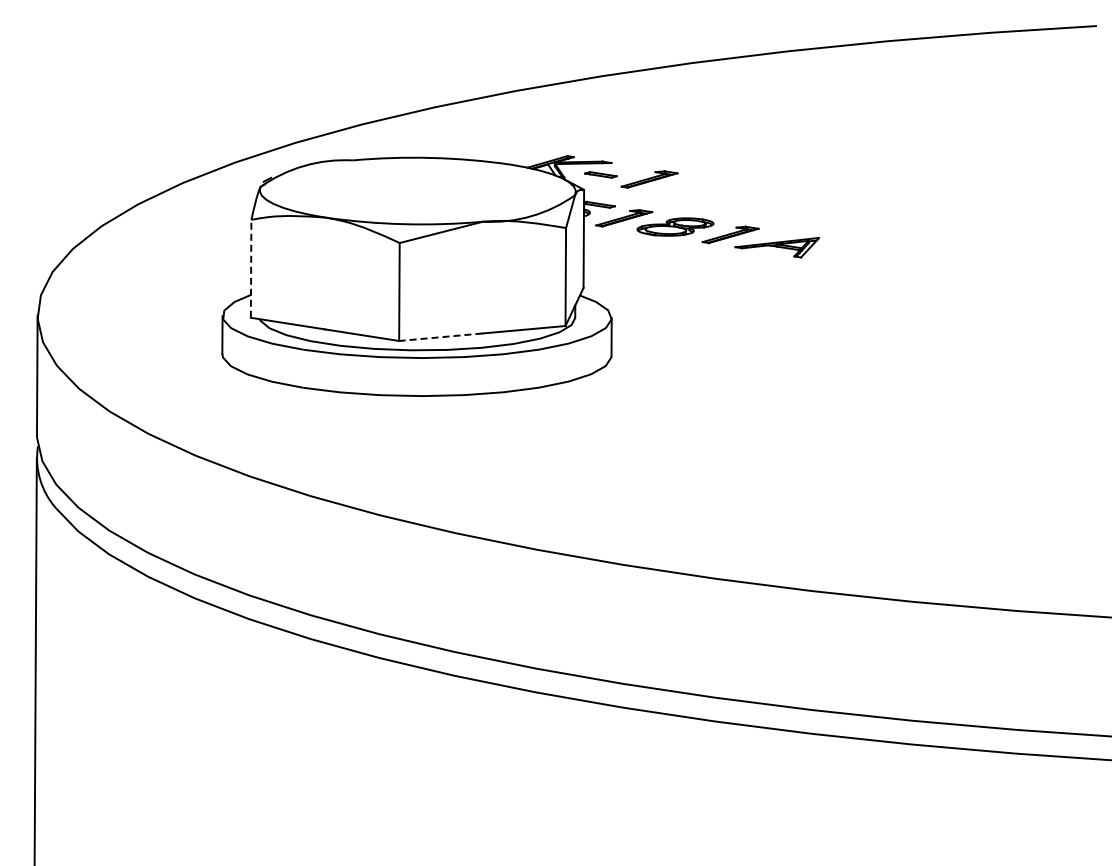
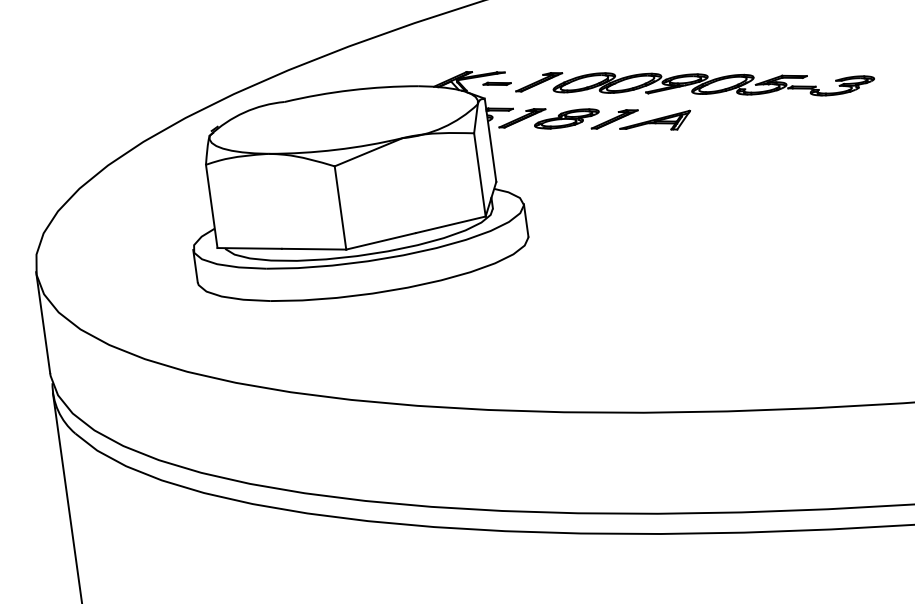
part: (850, 211) -> (713, 84), added
line: (251, 268) -> (212, 206), dashed -> solid
line: (440, 337) -> (380, 241), dashed -> solid

